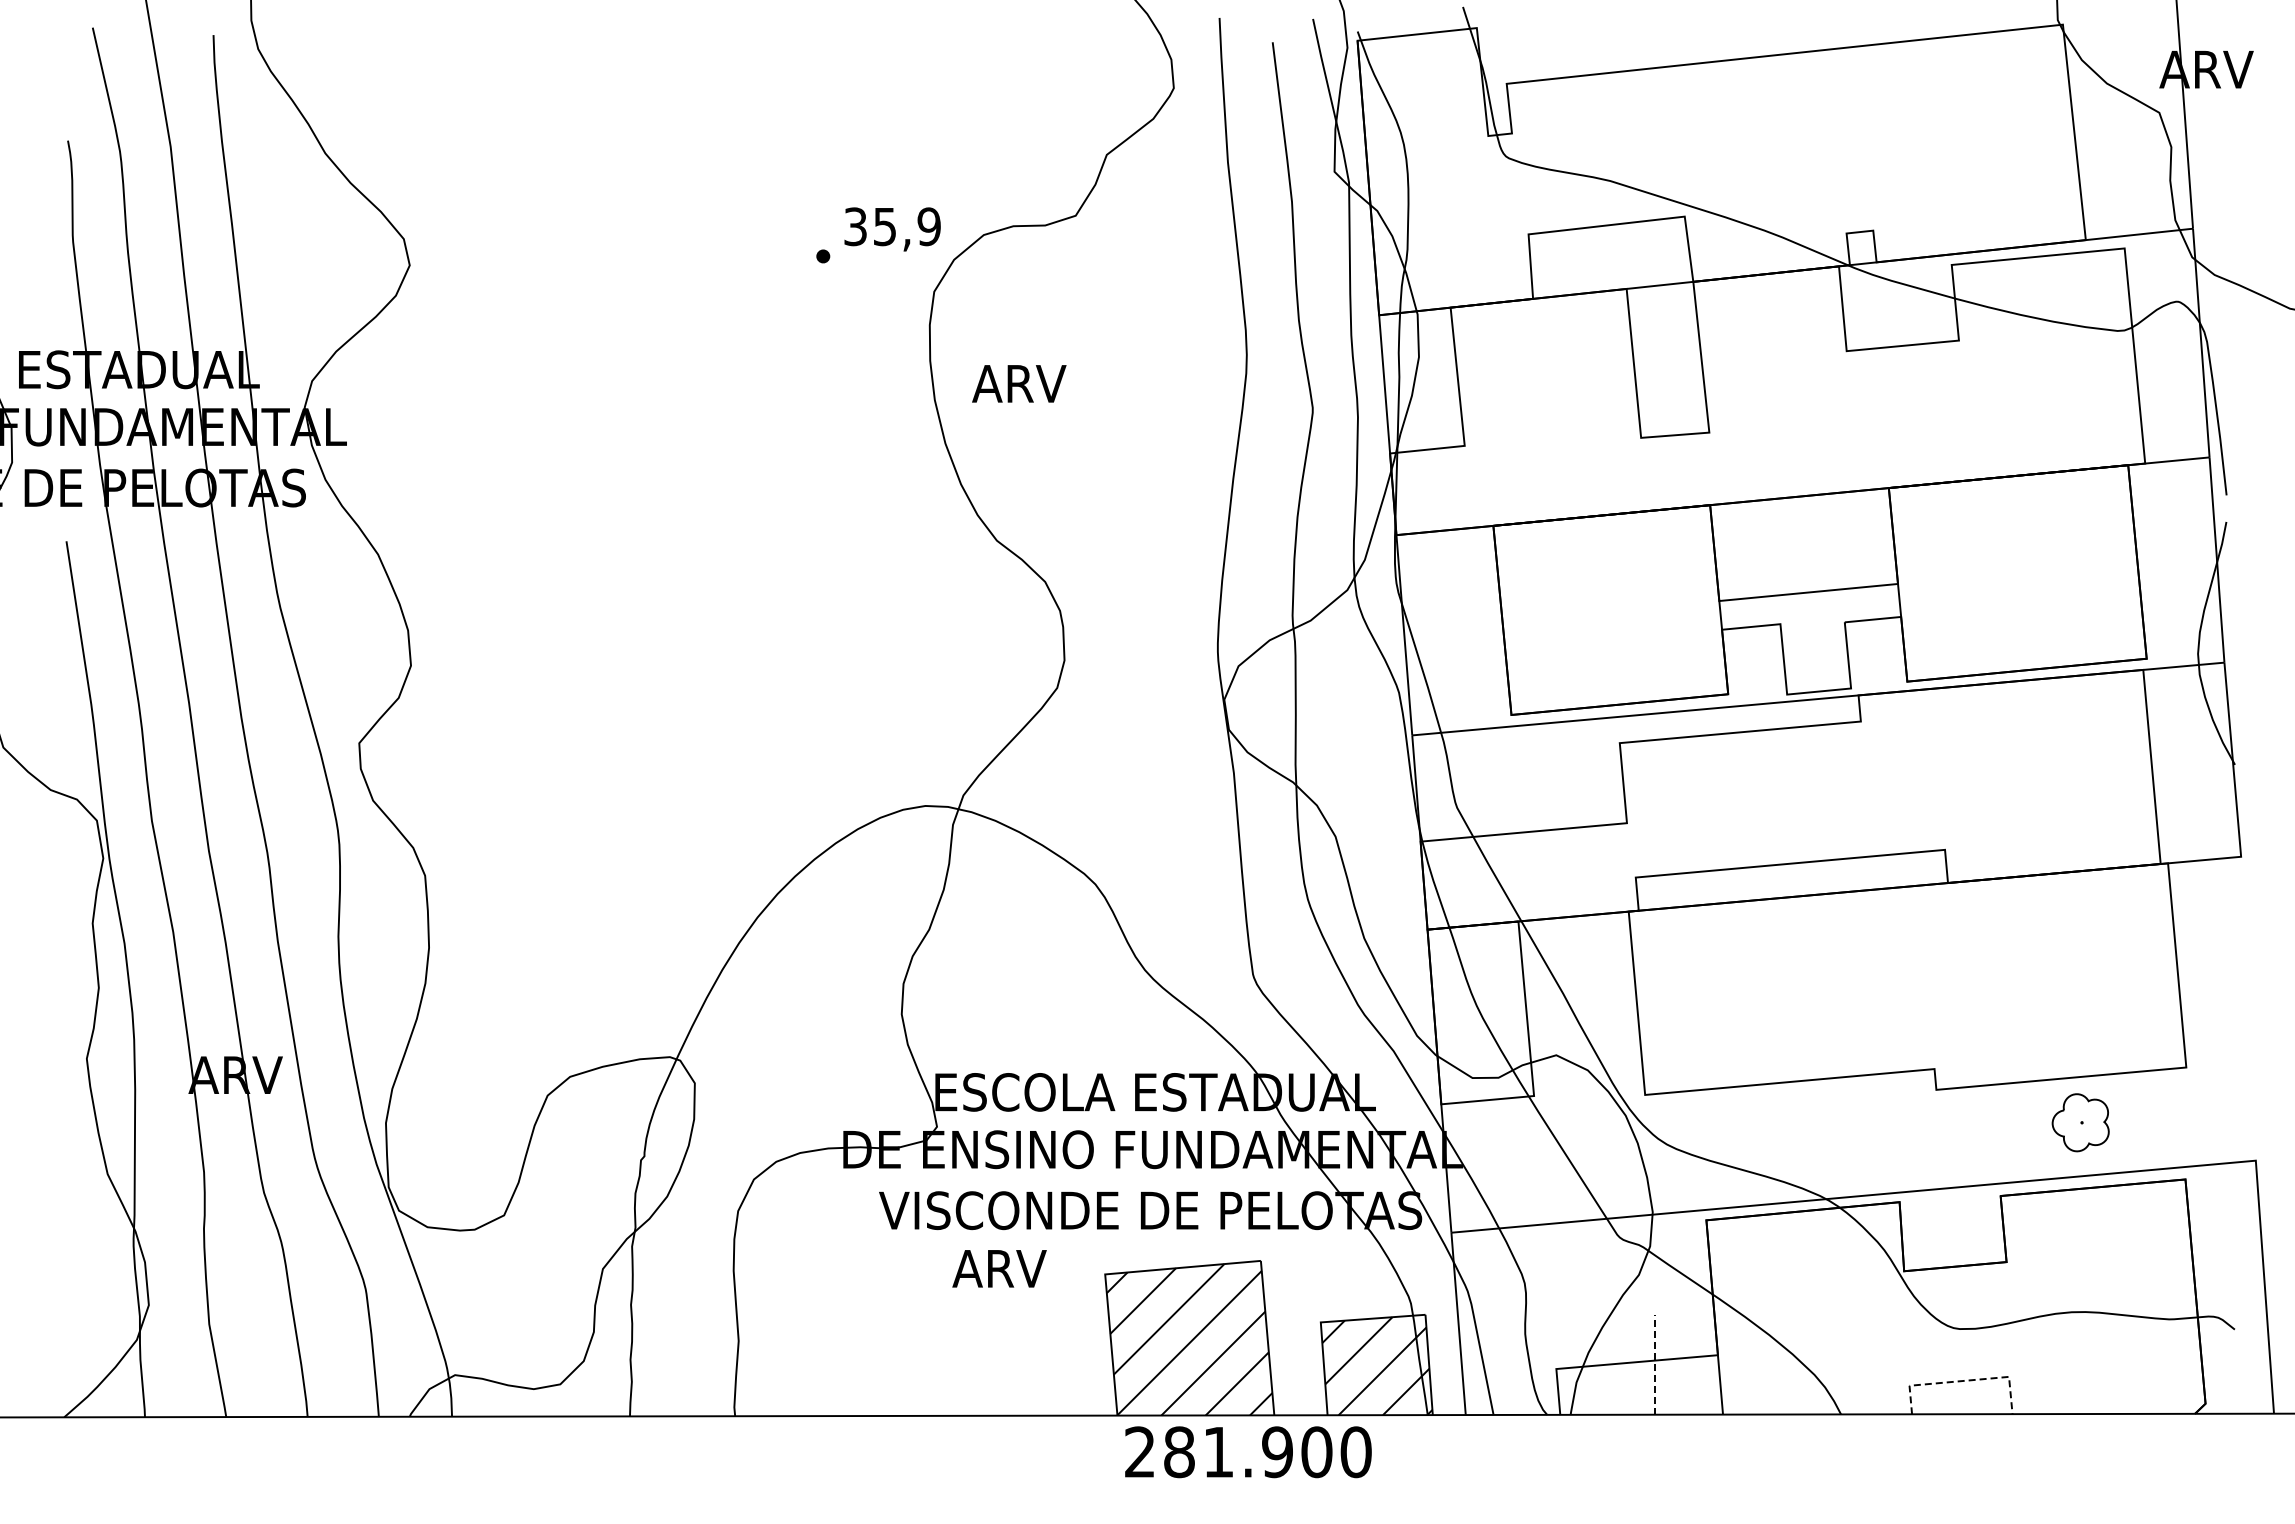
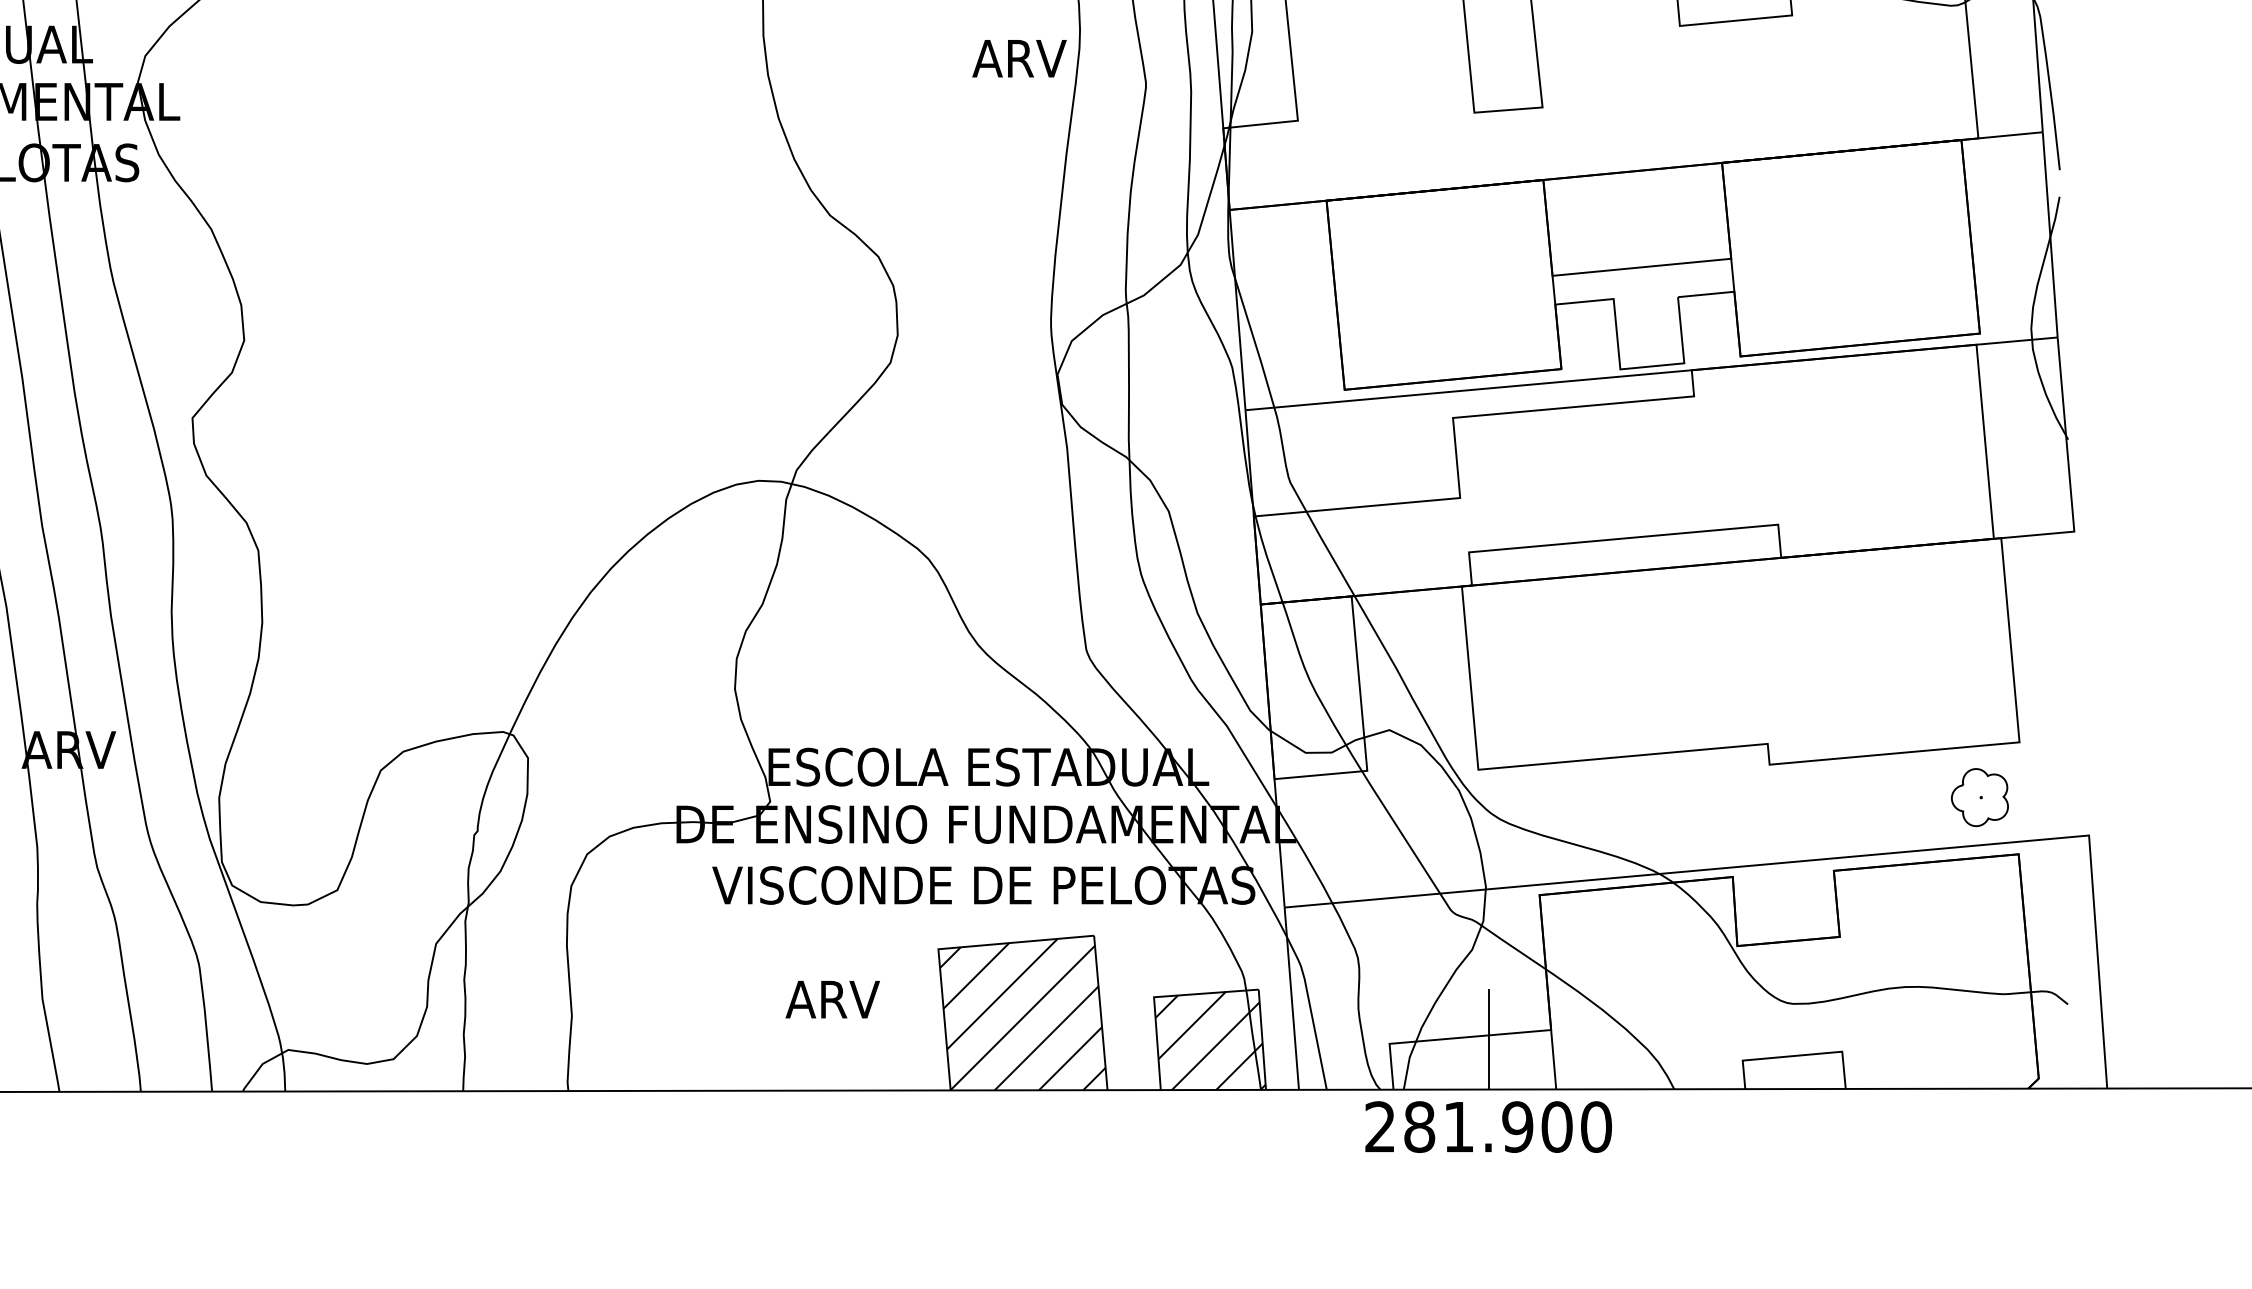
text: (1019, 383) -> (1019, 58), moved
part: (2080, 1122) -> (1979, 797), moved
text: (999, 1268) -> (832, 999), moved
line: (1655, 1364) -> (1488, 1039), dashed -> solid
line: (1964, 1380) -> (1797, 1055), dashed -> solid
text: (1248, 1452) -> (1488, 1127), moved

